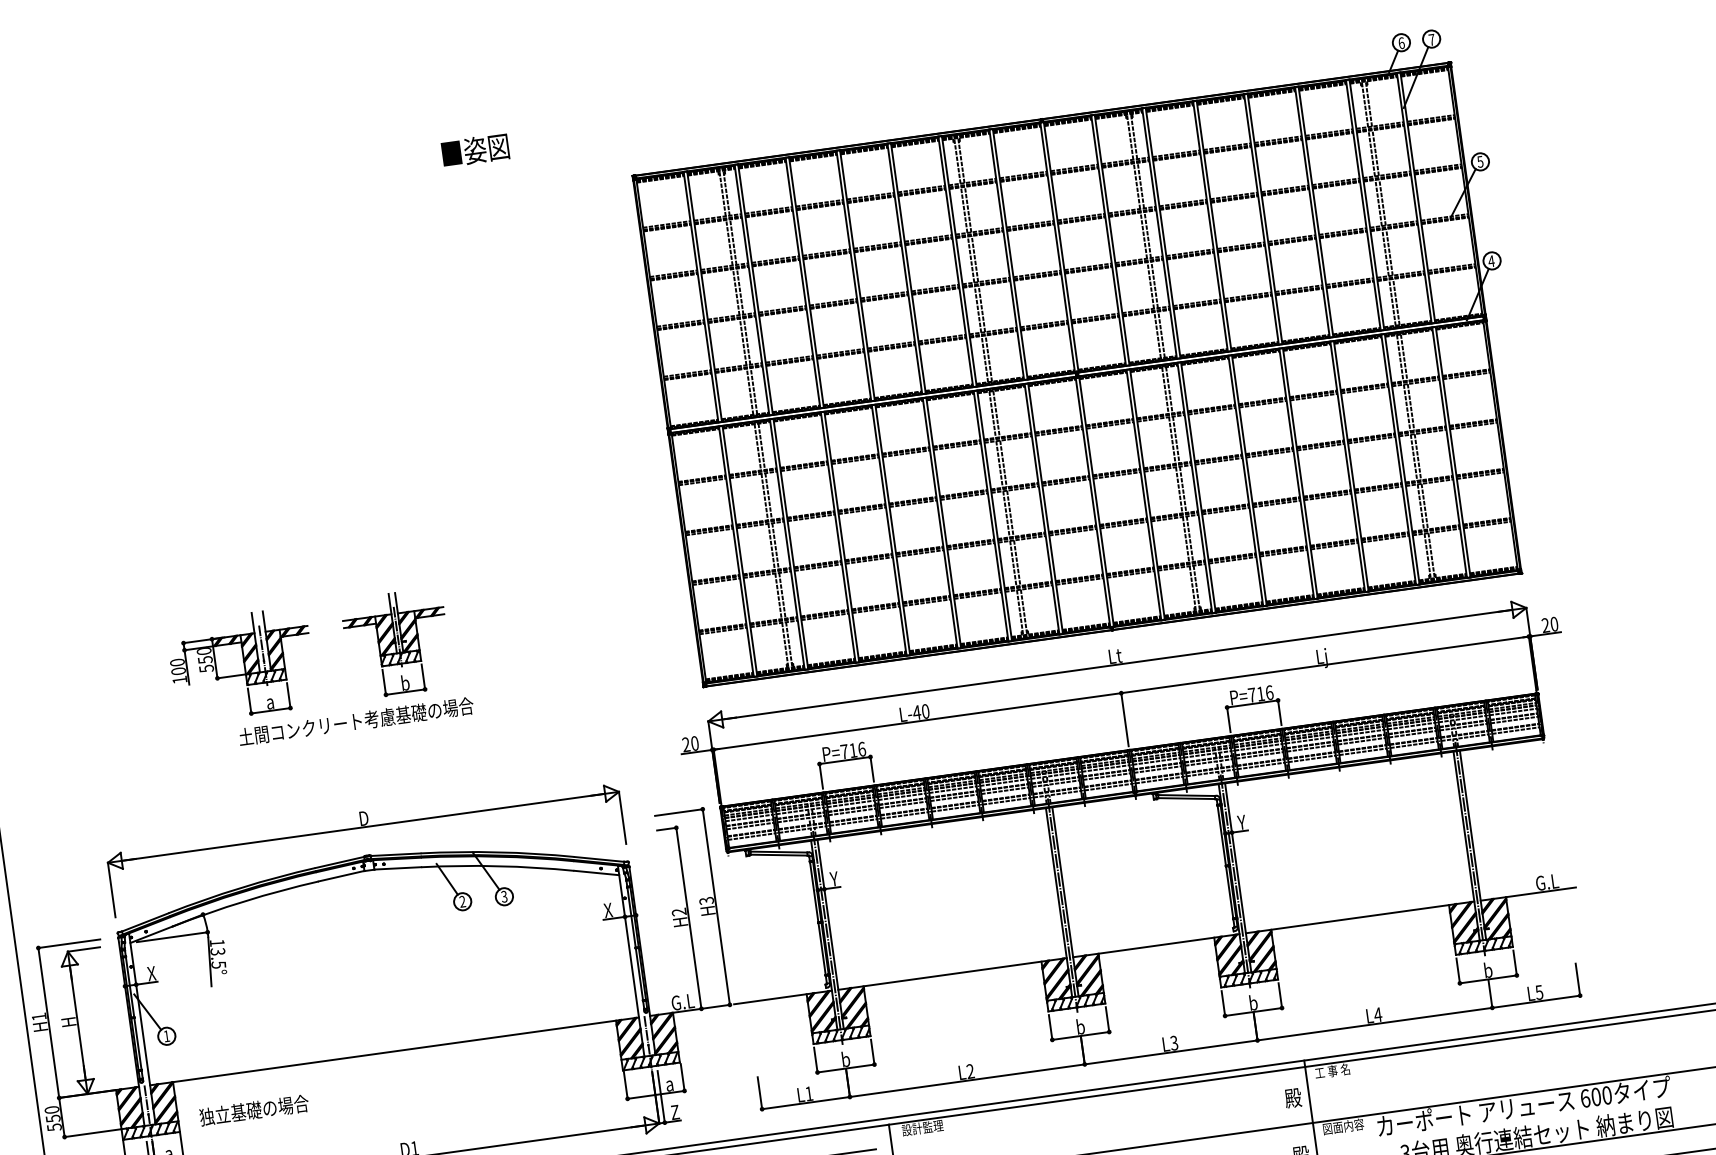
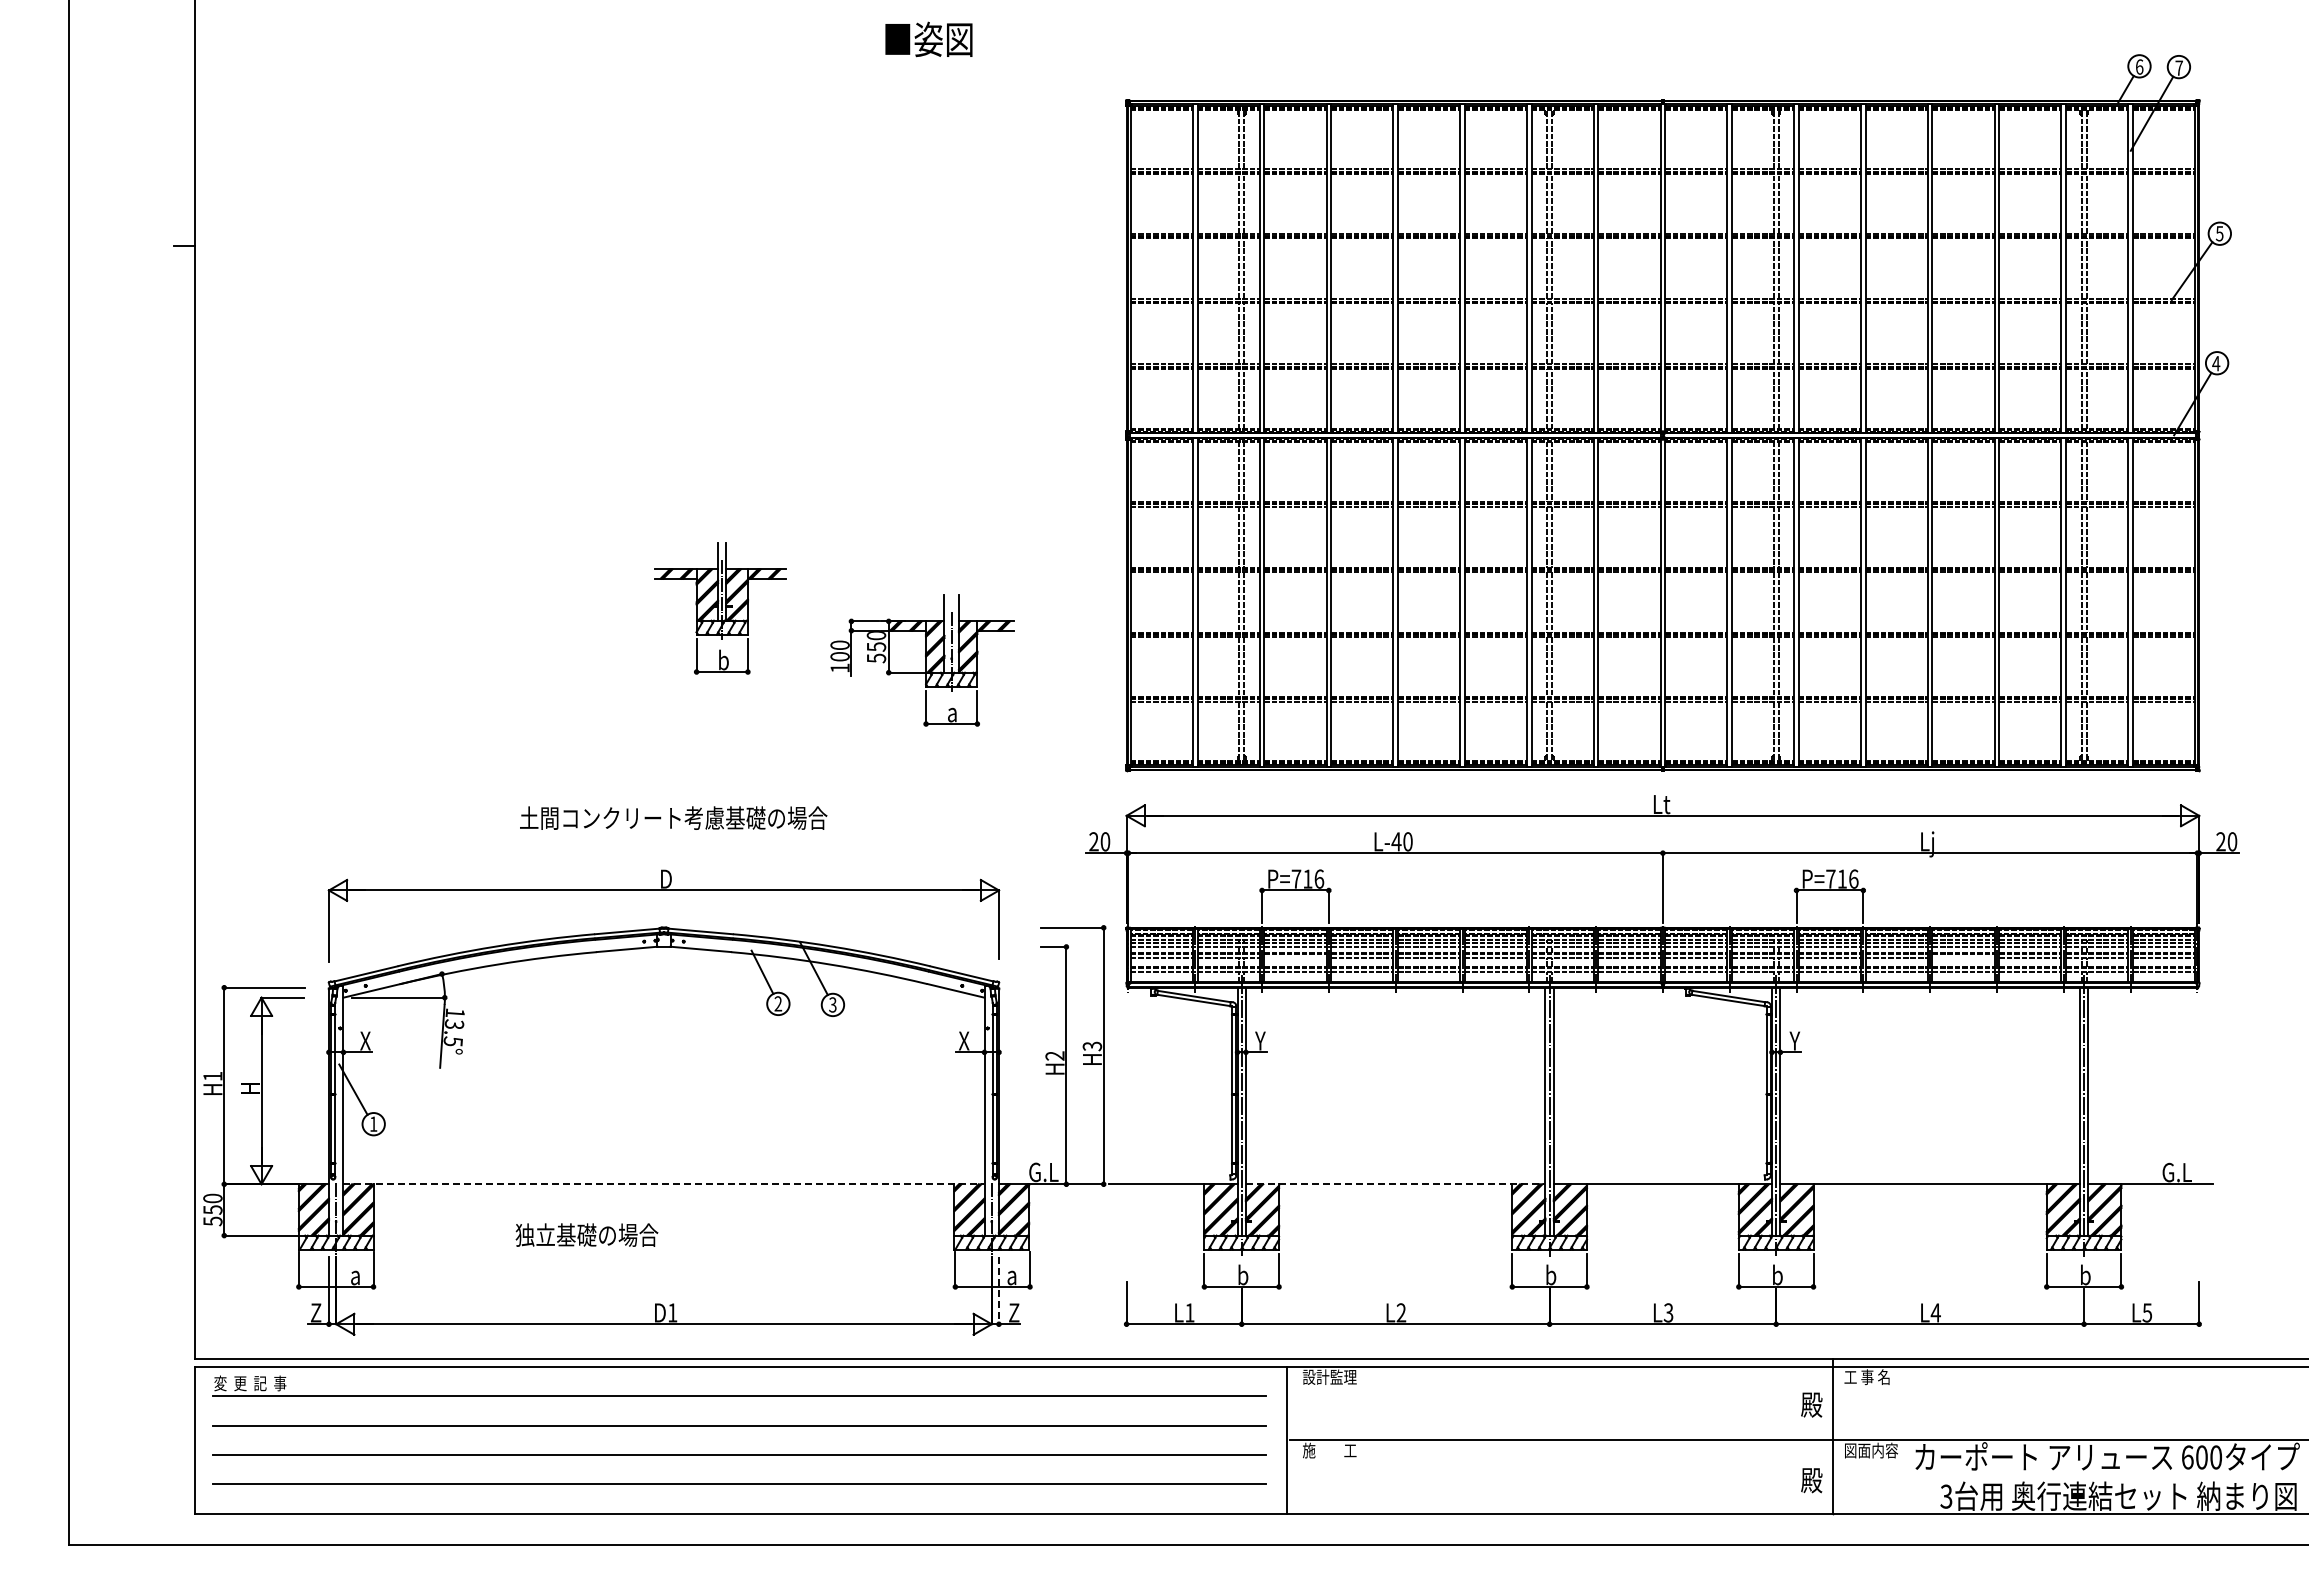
part: (397, 643) -> (720, 608), moved
part: (241, 665) -> (922, 660), moved
text: (356, 721) -> (673, 817), moved
line: (1361, 740) -> (1963, 957), removed
line: (852, 811) -> (1295, 957), removed
line: (952, 974) -> (1395, 1184), solid -> dashed
line: (394, 1051) -> (664, 1184), solid -> dashed
line: (660, 1096) -> (998, 1290), solid -> dashed
text: (253, 1109) -> (586, 1234), moved

